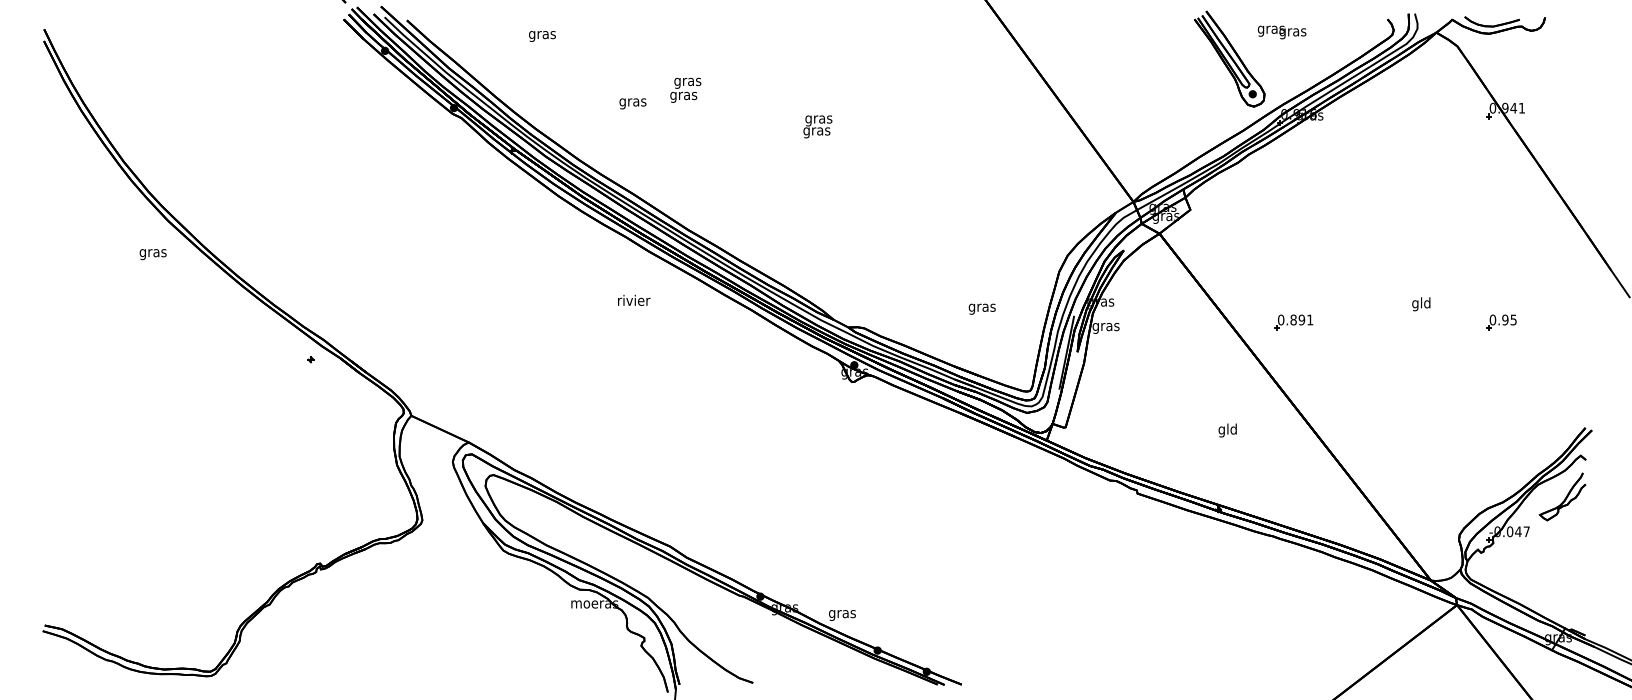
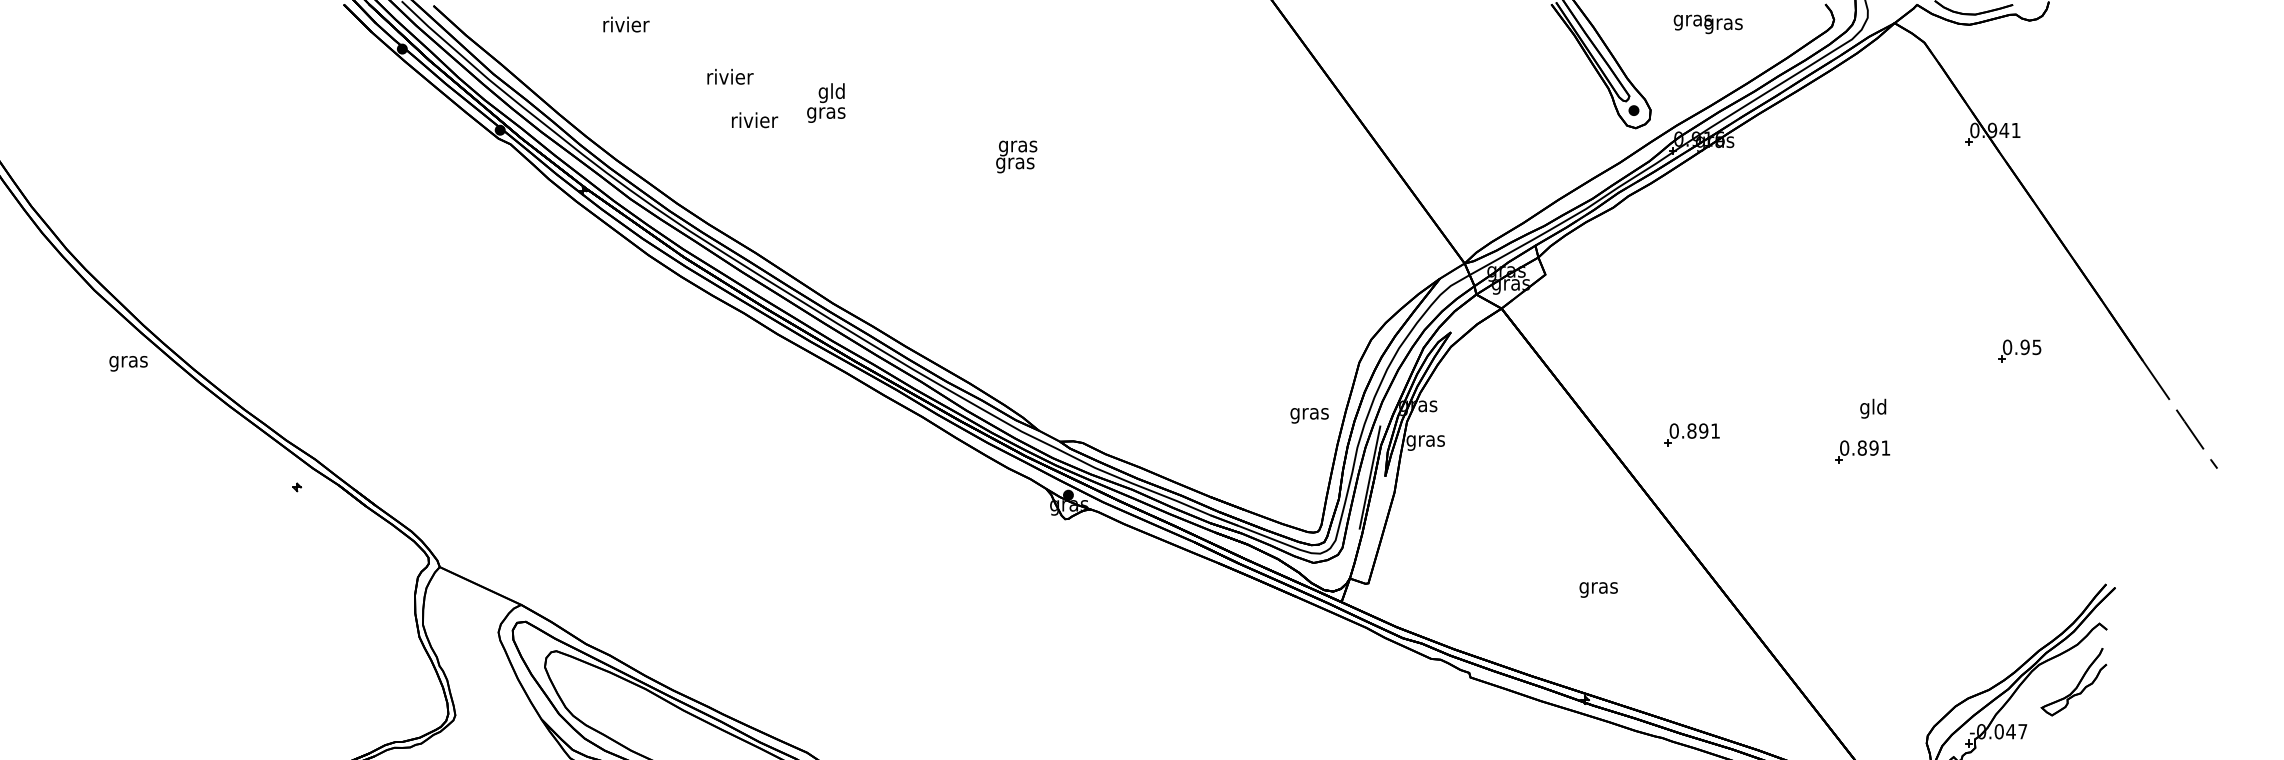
text: (1281, 32) -> (1707, 24), moved
text: (542, 34) -> (625, 25), gras -> rivier
text: (687, 81) -> (831, 92), gras -> gld
text: (633, 102) -> (754, 122), gras -> rivier
text: (152, 254) -> (127, 363), moved
text: (634, 299) -> (730, 75), moved
text: (981, 308) -> (1308, 414), moved
part: (1501, 322) -> (2019, 350), moved
part: (1413, 334) -> (1862, 451), added
text: (1227, 430) -> (1598, 587), gld -> gras

